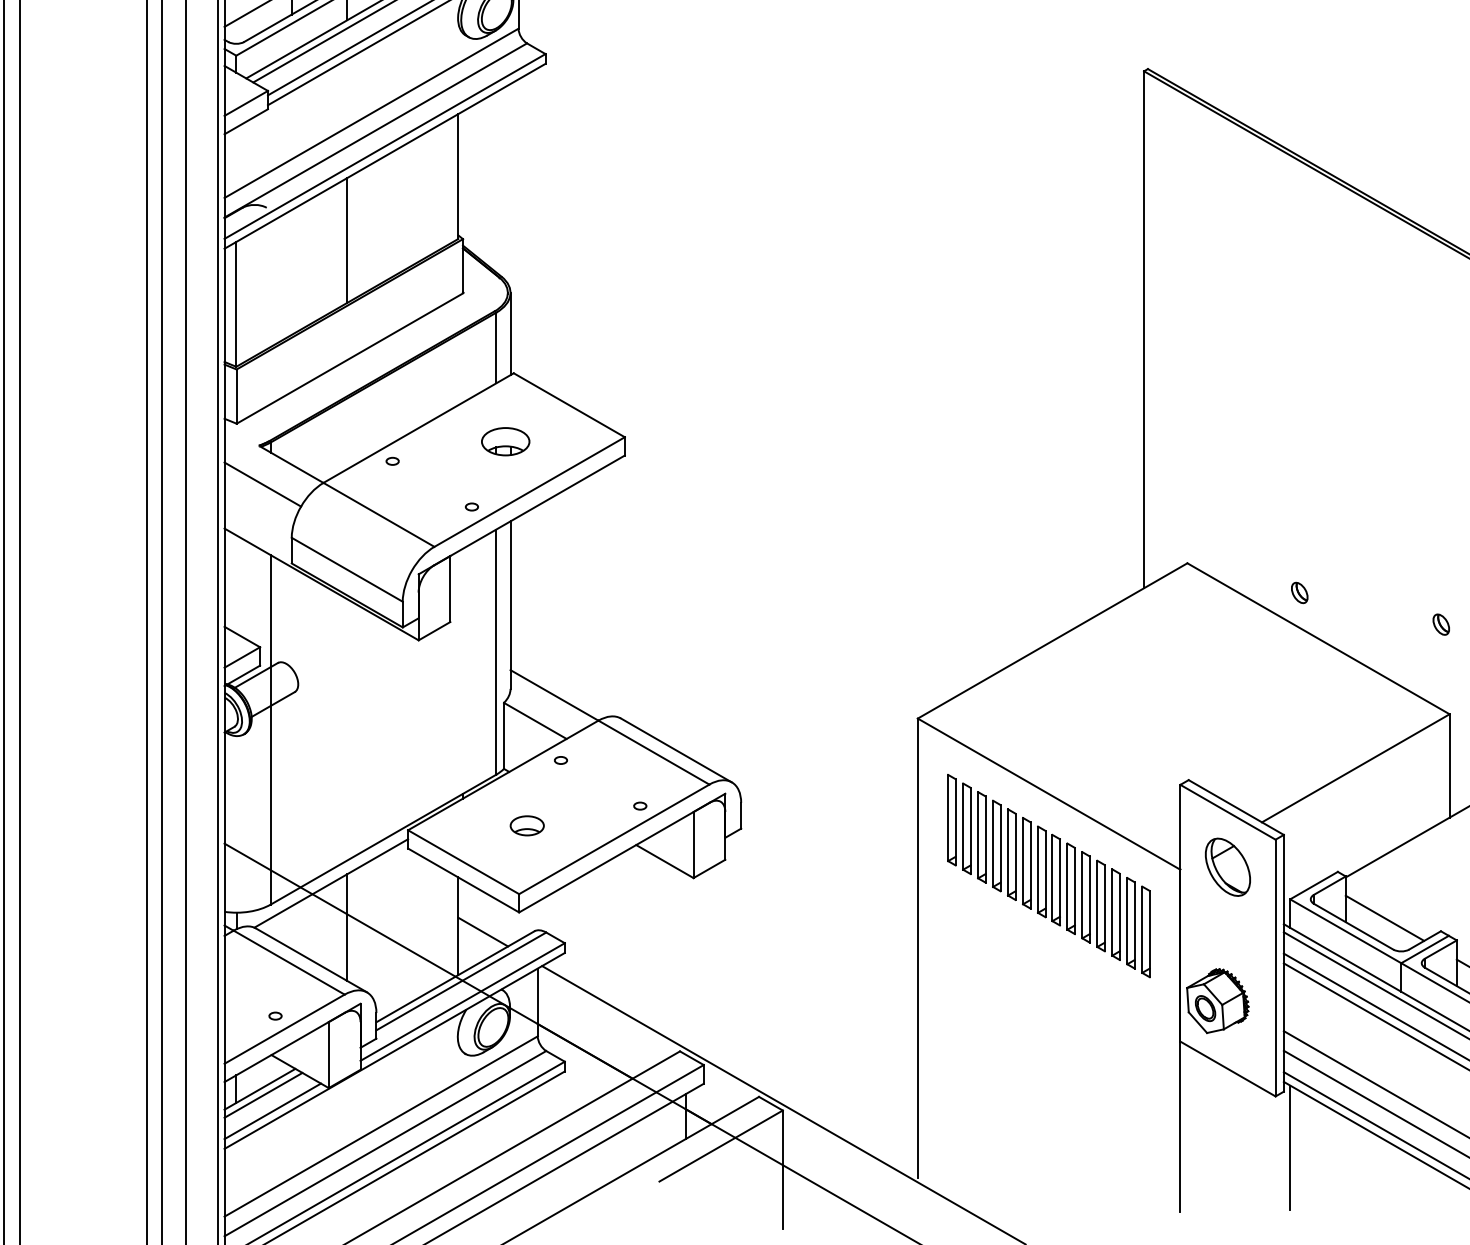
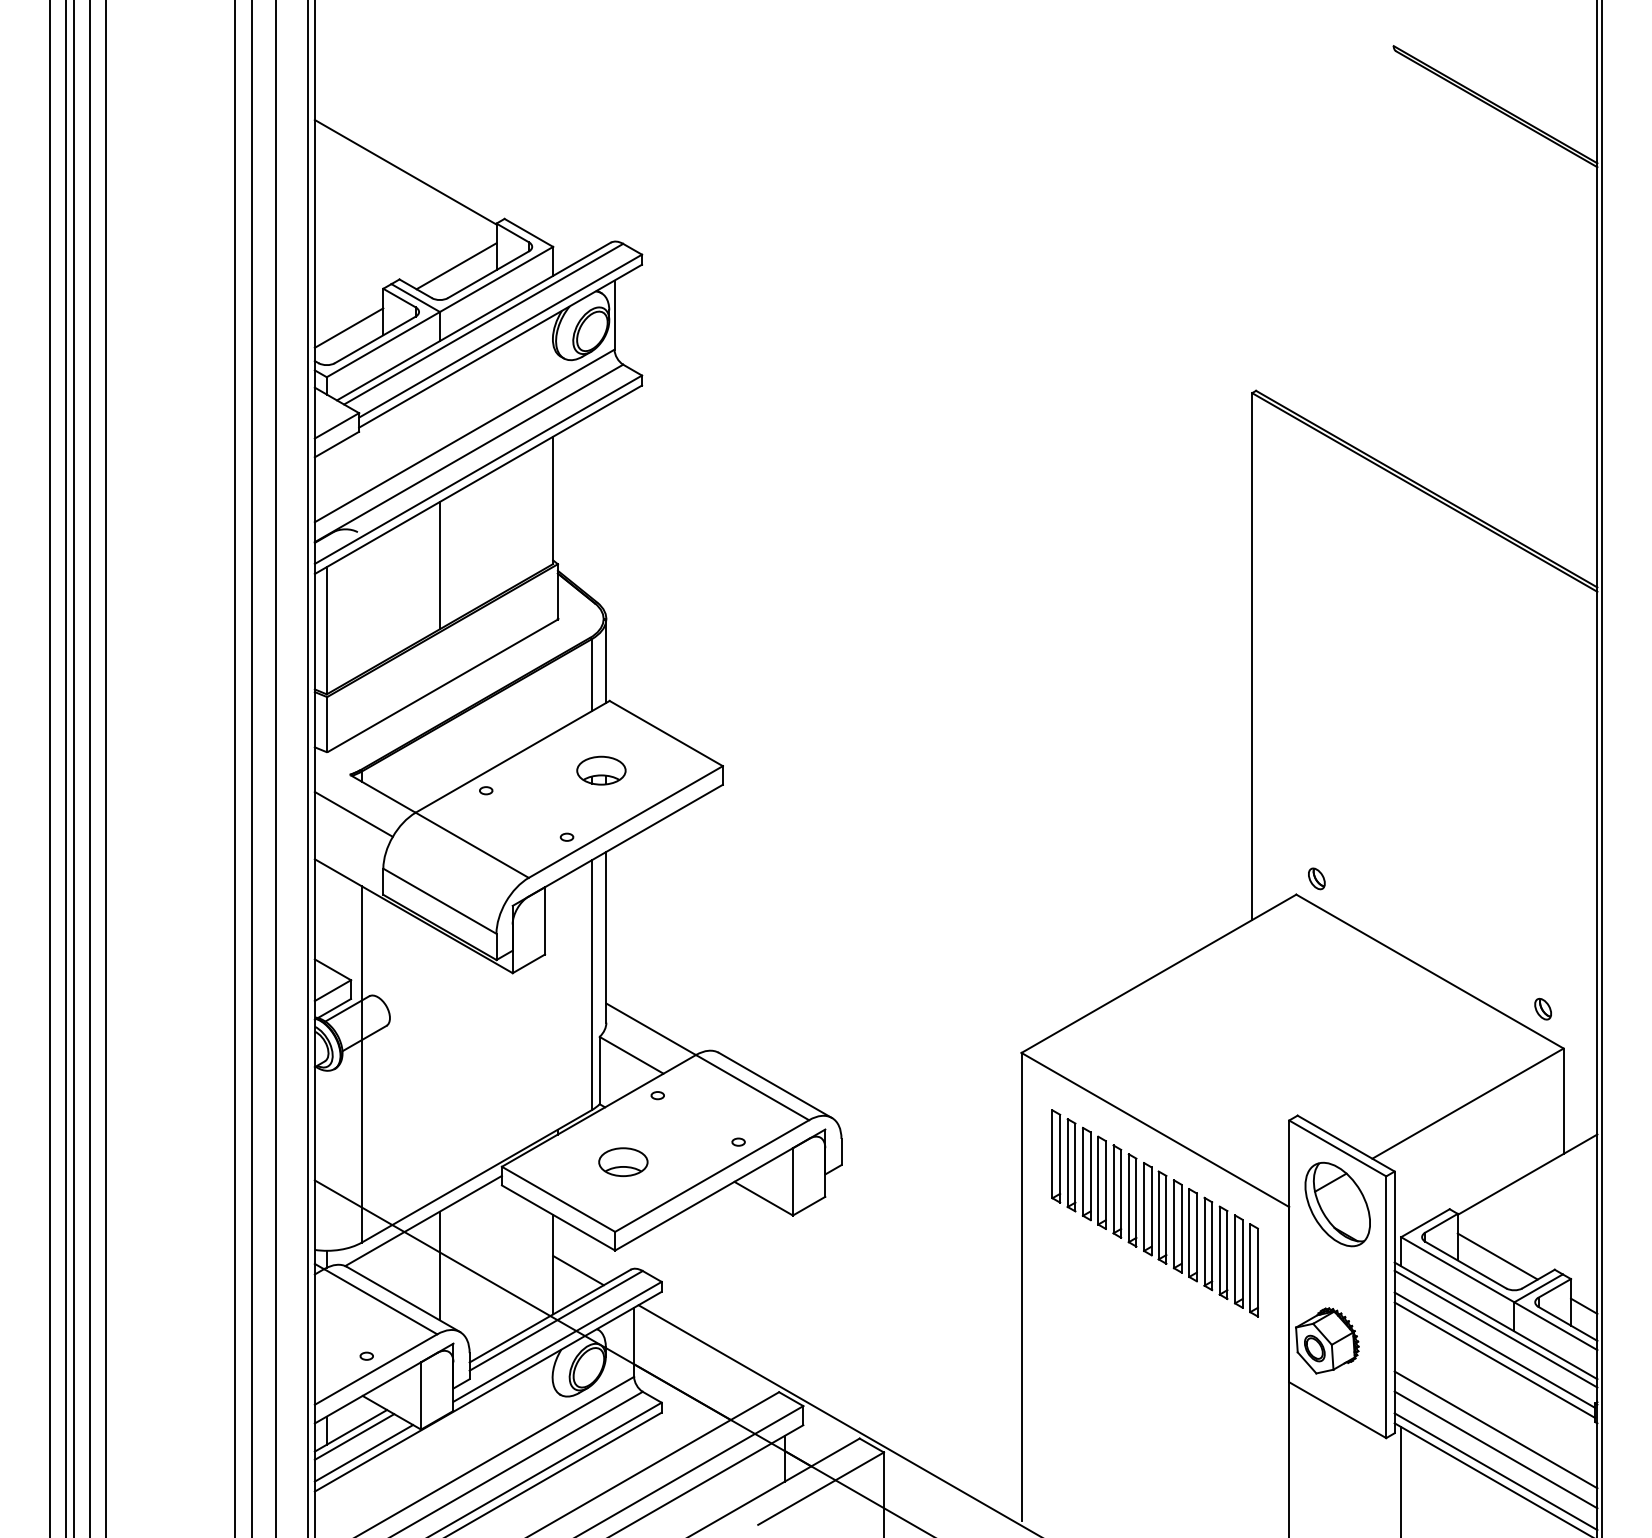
part: (1299, 592) -> (1316, 878), moved
part: (1440, 623) -> (1542, 1008), moved
part: (527, 826) -> (623, 1162), size x1.43
part: (1227, 867) -> (1337, 1204), size x1.43

